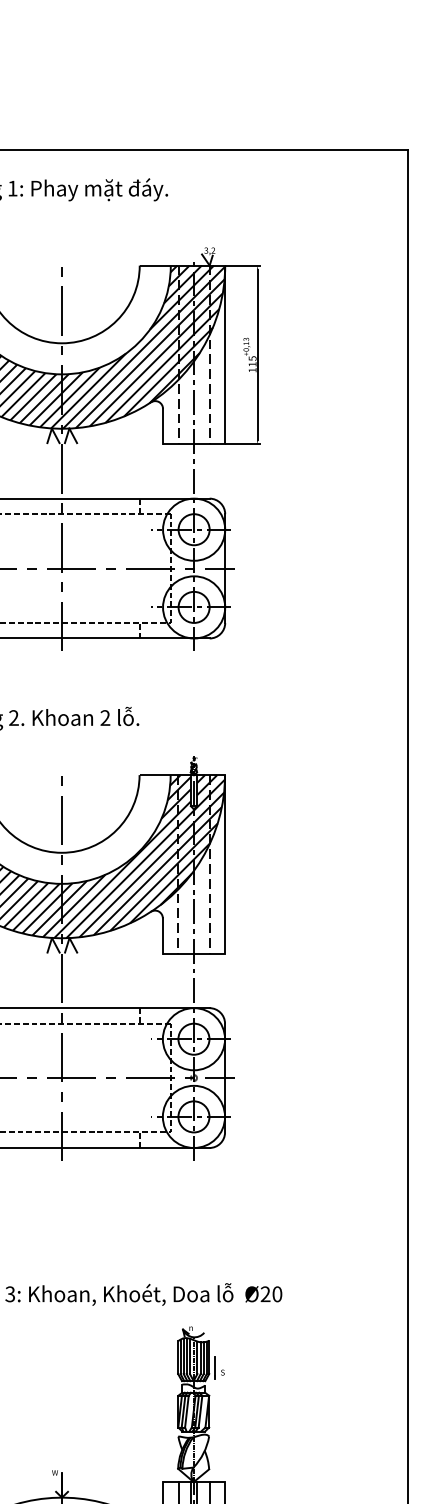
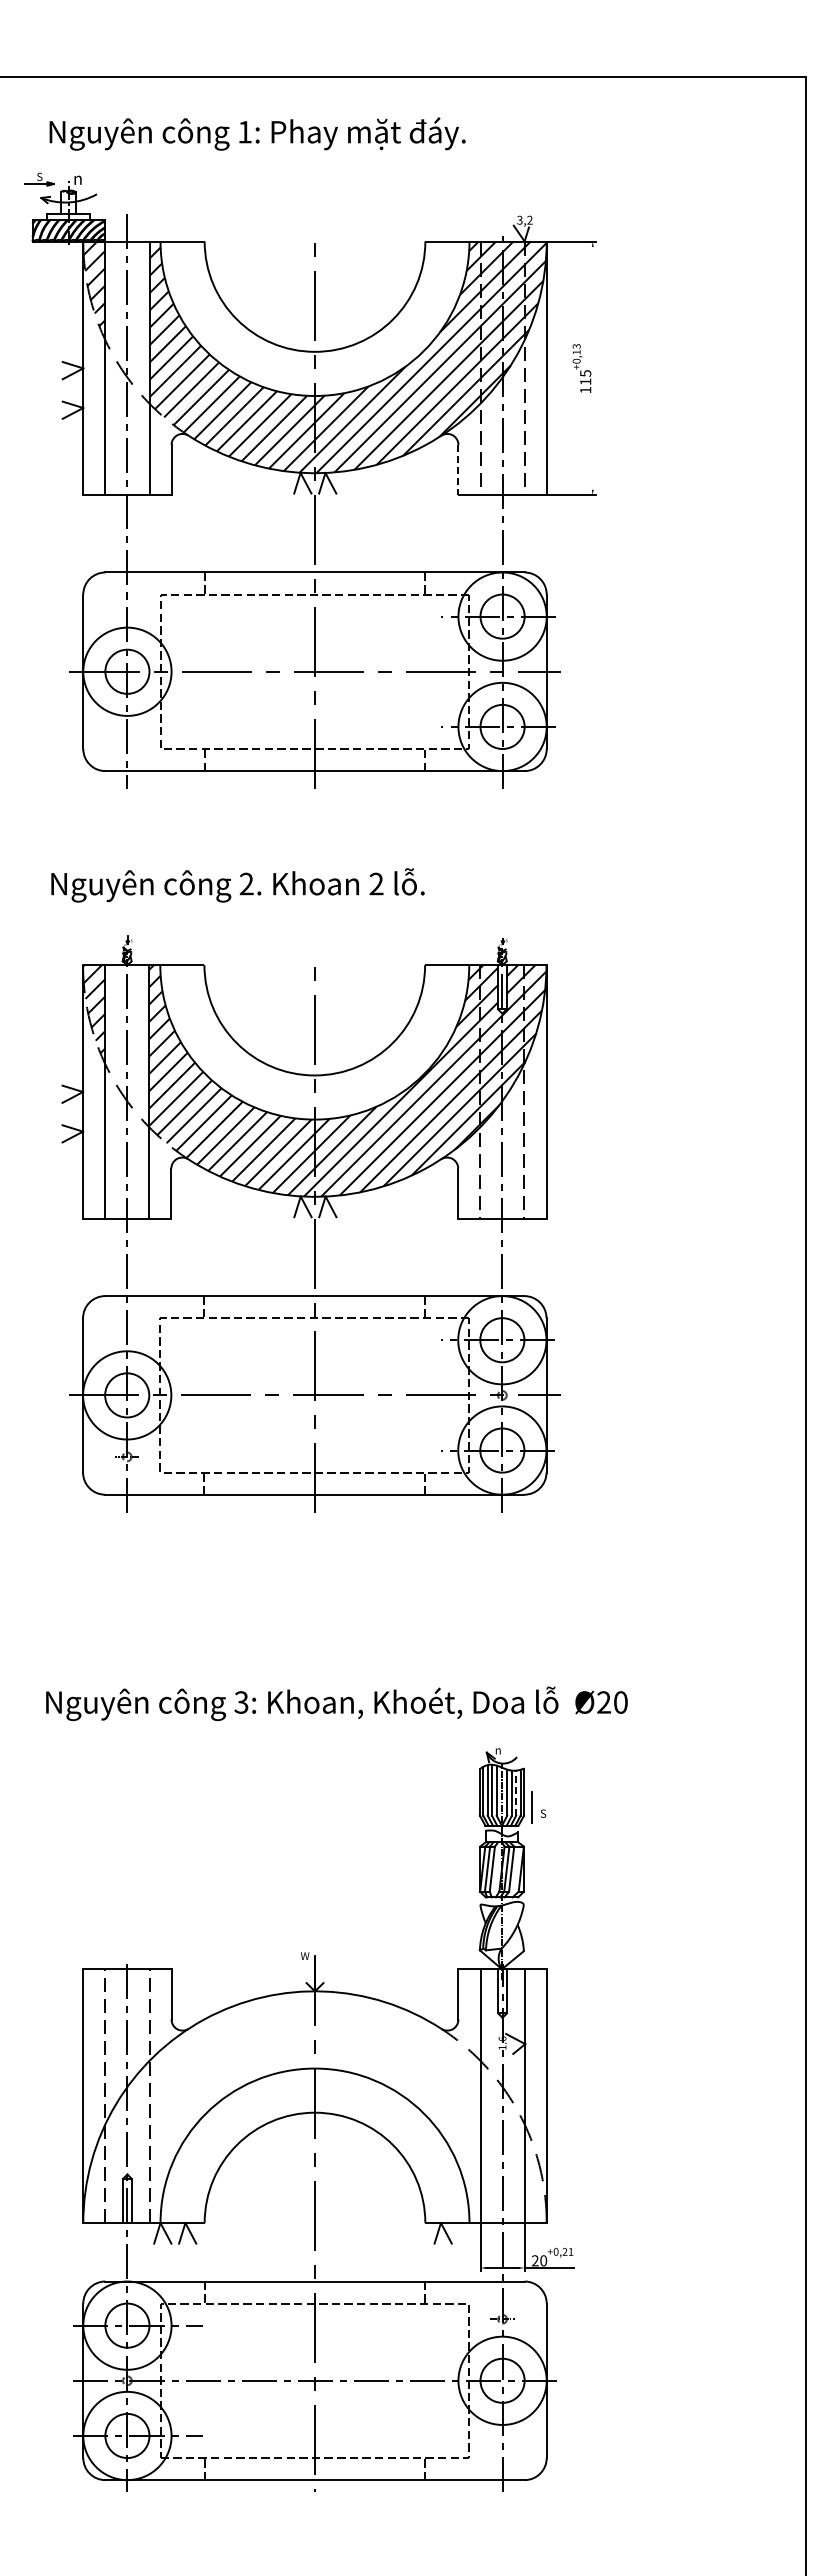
line: (257, 355) -> (592, 368), removed
line: (163, 426) -> (458, 470), solid -> dashed
line: (203, 1358) -> (516, 1793), solid -> dashed

